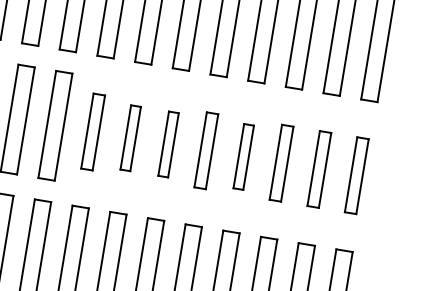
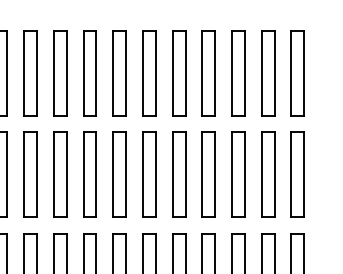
part: (92, 131) -> (89, 174), size x1.43
part: (130, 138) -> (119, 174), size x1.67
part: (168, 144) -> (149, 174), size x1.67
part: (206, 150) -> (179, 174), size x1.43
part: (243, 156) -> (208, 174), size x1.67
part: (281, 163) -> (238, 174), size x1.43
part: (319, 169) -> (268, 174), size x1.43
part: (356, 175) -> (297, 174), size x1.43

